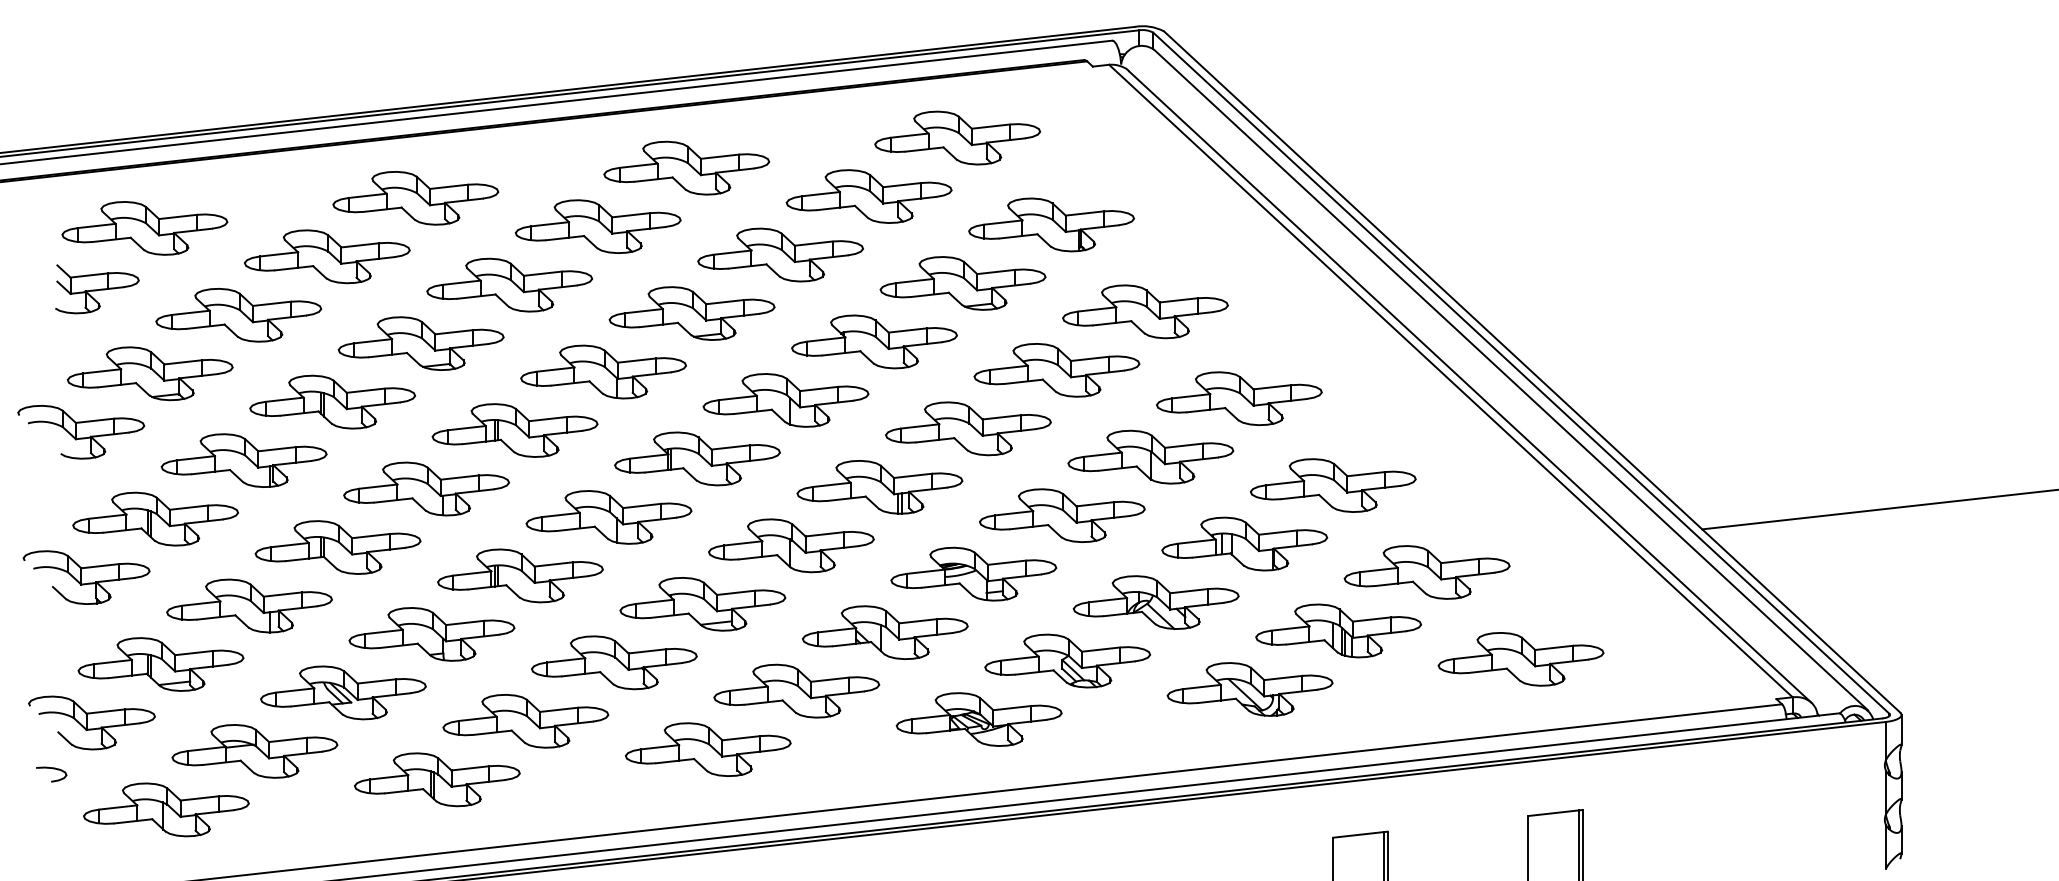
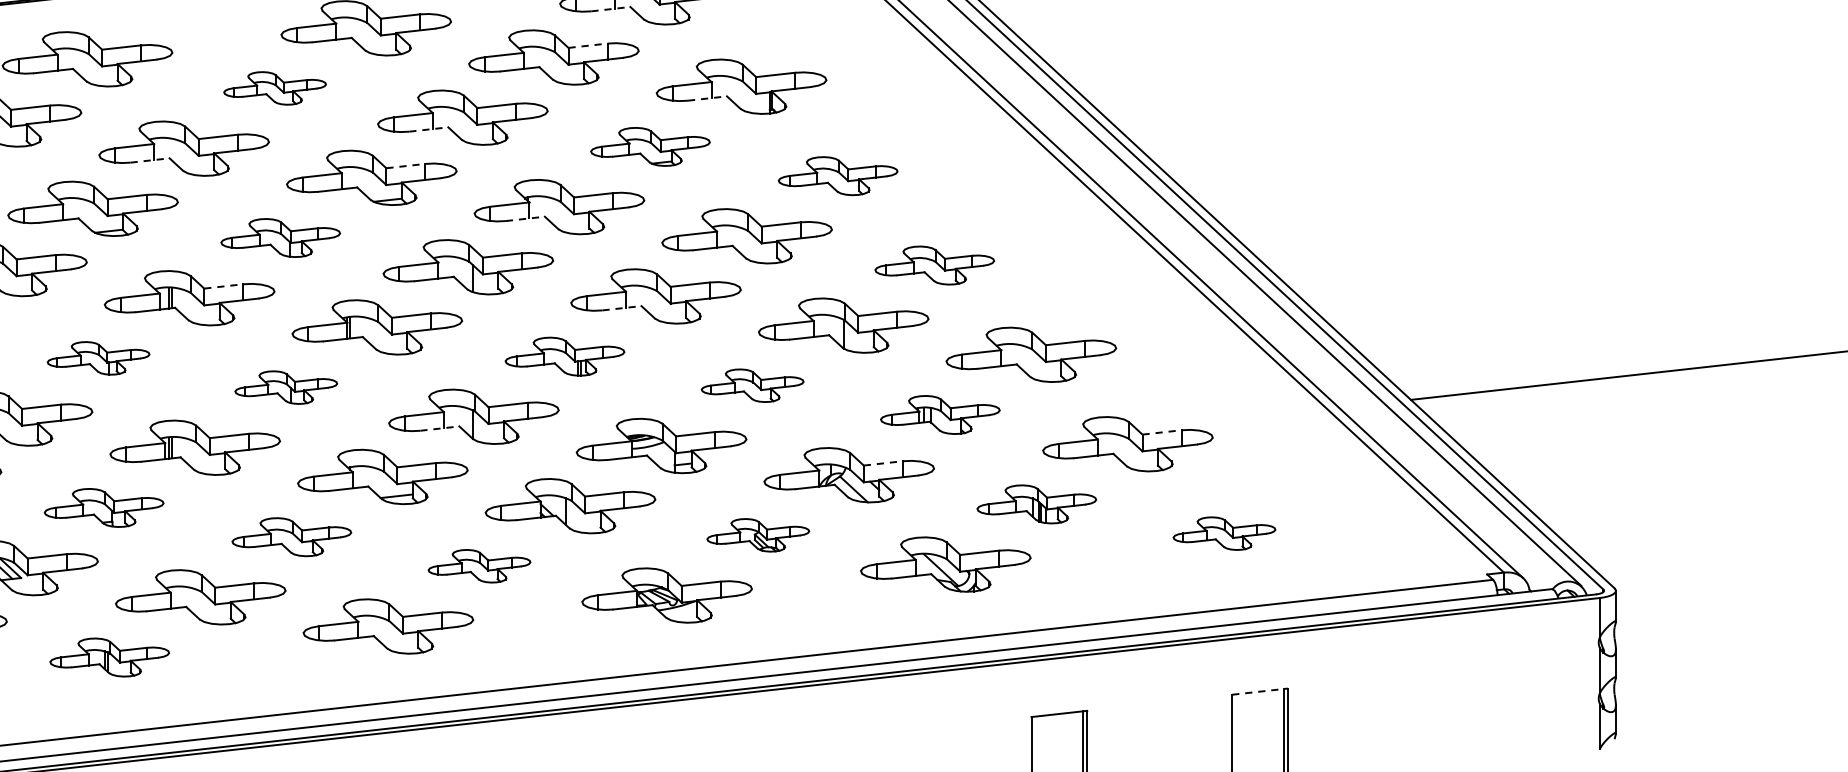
line: (925, 149) -> (611, 9), solid -> dashed
line: (902, 185) -> (588, 46), solid -> dashed
part: (597, 226) -> (274, 88), size x0.6
line: (1018, 236) -> (707, 98), solid -> dashed
line: (748, 266) -> (429, 129), solid -> dashed
part: (962, 283) -> (649, 146), size x0.7
line: (477, 296) -> (151, 160), solid -> dashed
line: (725, 302) -> (406, 166), solid -> dashed
part: (1145, 311) -> (838, 175), size x0.7
line: (841, 353) -> (525, 218), solid -> dashed
part: (603, 371) -> (280, 237), size x0.7
part: (1239, 398) -> (934, 265), size x0.7
line: (548, 419) -> (224, 286), solid -> dashed
line: (935, 440) -> (622, 308), solid -> dashed
part: (879, 487) -> (564, 356), size x0.7
part: (426, 488) -> (98, 357), size x0.6
part: (1062, 515) -> (752, 385), size x0.6
part: (608, 517) -> (285, 387), size x0.6
part: (1244, 543) -> (940, 414), size x0.7
line: (758, 557) -> (440, 428), solid -> dashed
line: (1460, 560) -> (1162, 431), solid -> dashed
line: (1189, 591) -> (883, 463), solid -> dashed
part: (1338, 630) -> (1036, 503), size x0.7
part: (431, 634) -> (103, 508), size x0.7
part: (1520, 659) -> (1223, 533), size x0.6
part: (1067, 660) -> (757, 534), size x0.6
part: (614, 662) -> (291, 536), size x0.7
part: (796, 690) -> (479, 565), size x0.6
part: (437, 779) -> (109, 657), size x0.7
line: (1556, 812) -> (1260, 691), solid -> dashed

